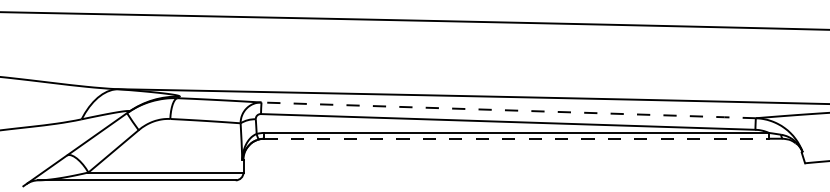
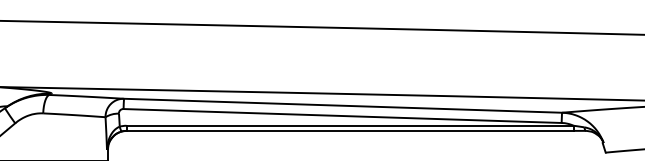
line: (510, 110) -> (344, 105), dashed -> solid
line: (517, 138) -> (350, 130), dashed -> solid

